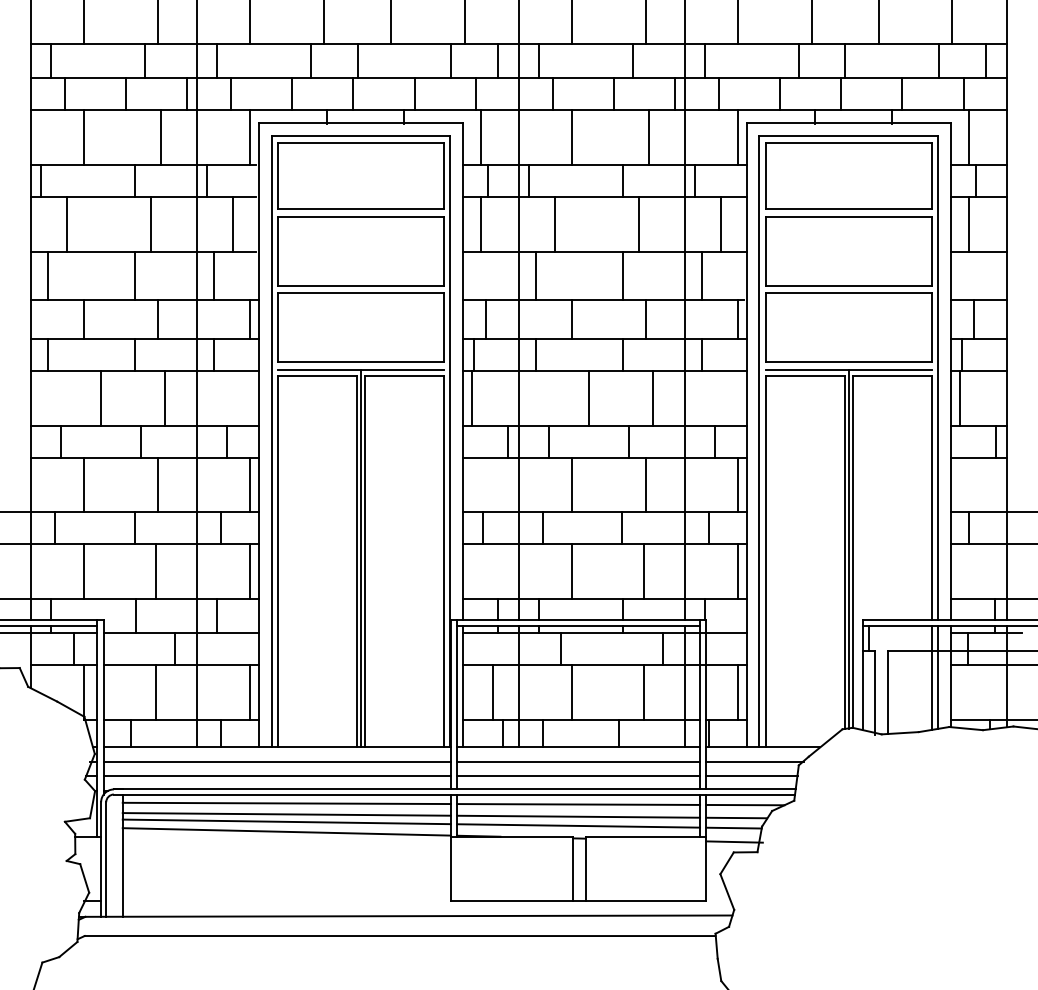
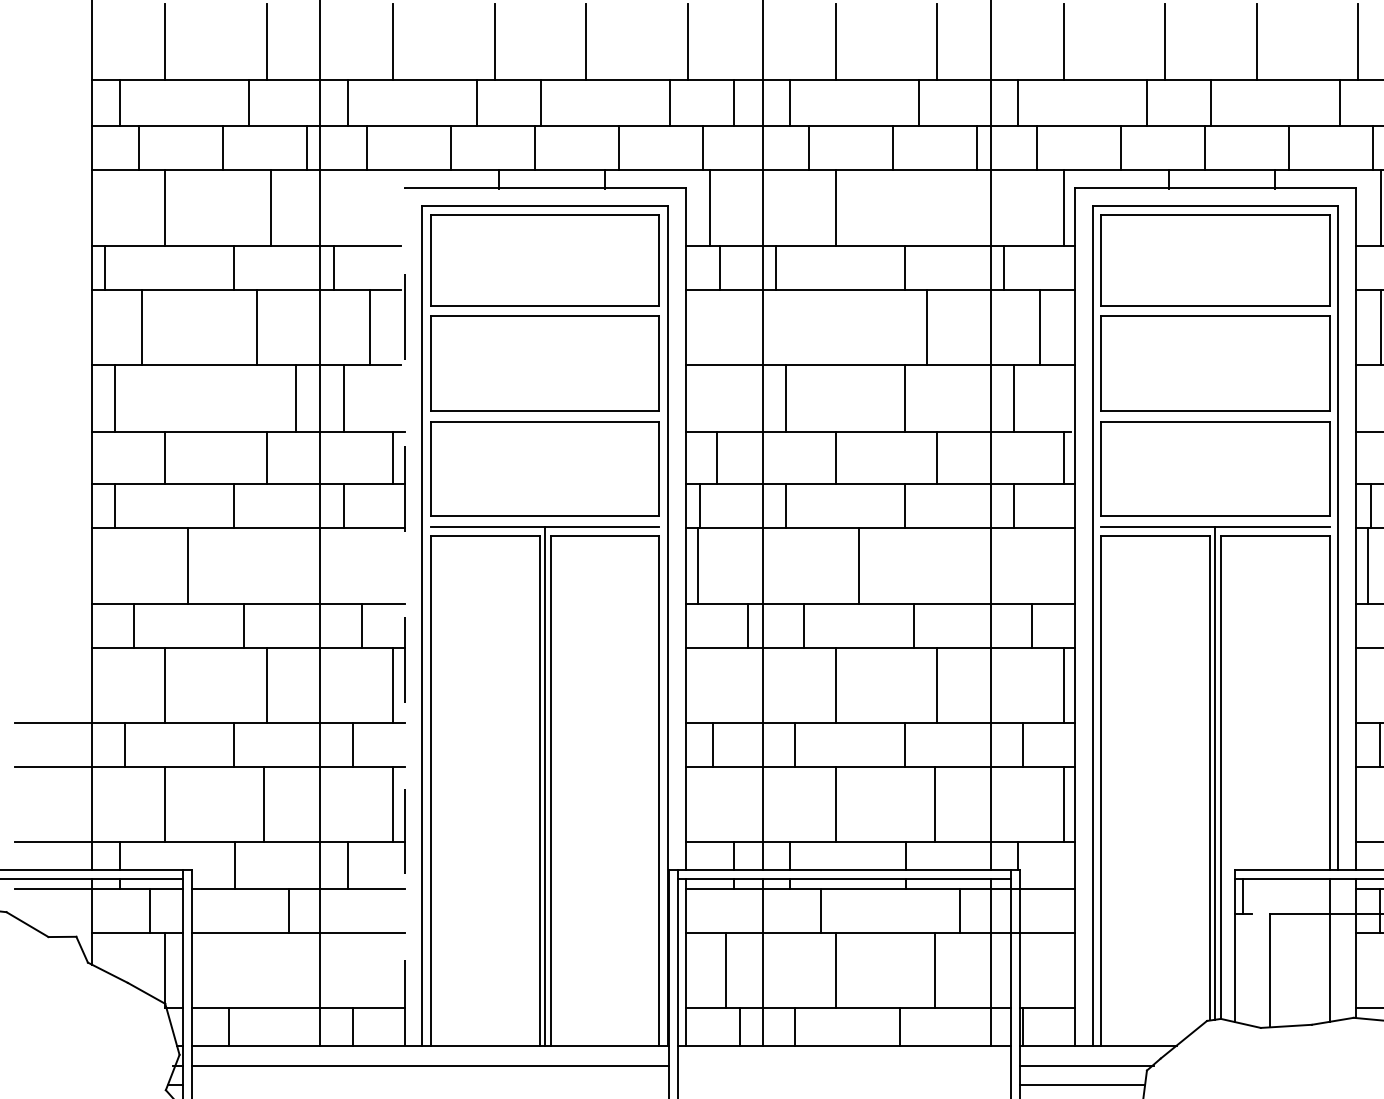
line: (250, 137) -> (393, 207), removed
line: (649, 137) -> (941, 207), removed
line: (480, 224) -> (709, 327), removed
line: (555, 224) -> (812, 327), removed
line: (134, 275) -> (295, 397), moved
line: (165, 397) -> (276, 565), removed
line: (653, 397) -> (947, 565), removed
line: (258, 435) -> (404, 617), solid -> dashed
line: (938, 677) -> (1338, 949), removed
line: (156, 692) -> (264, 970), removed
line: (250, 692) -> (393, 970), removed
line: (738, 692) -> (1064, 970), removed
line: (875, 692) -> (1252, 970), removed
line: (578, 761) -> (844, 1065), removed
line: (277, 776) -> (430, 1085), removed
line: (578, 776) -> (844, 1085), removed

